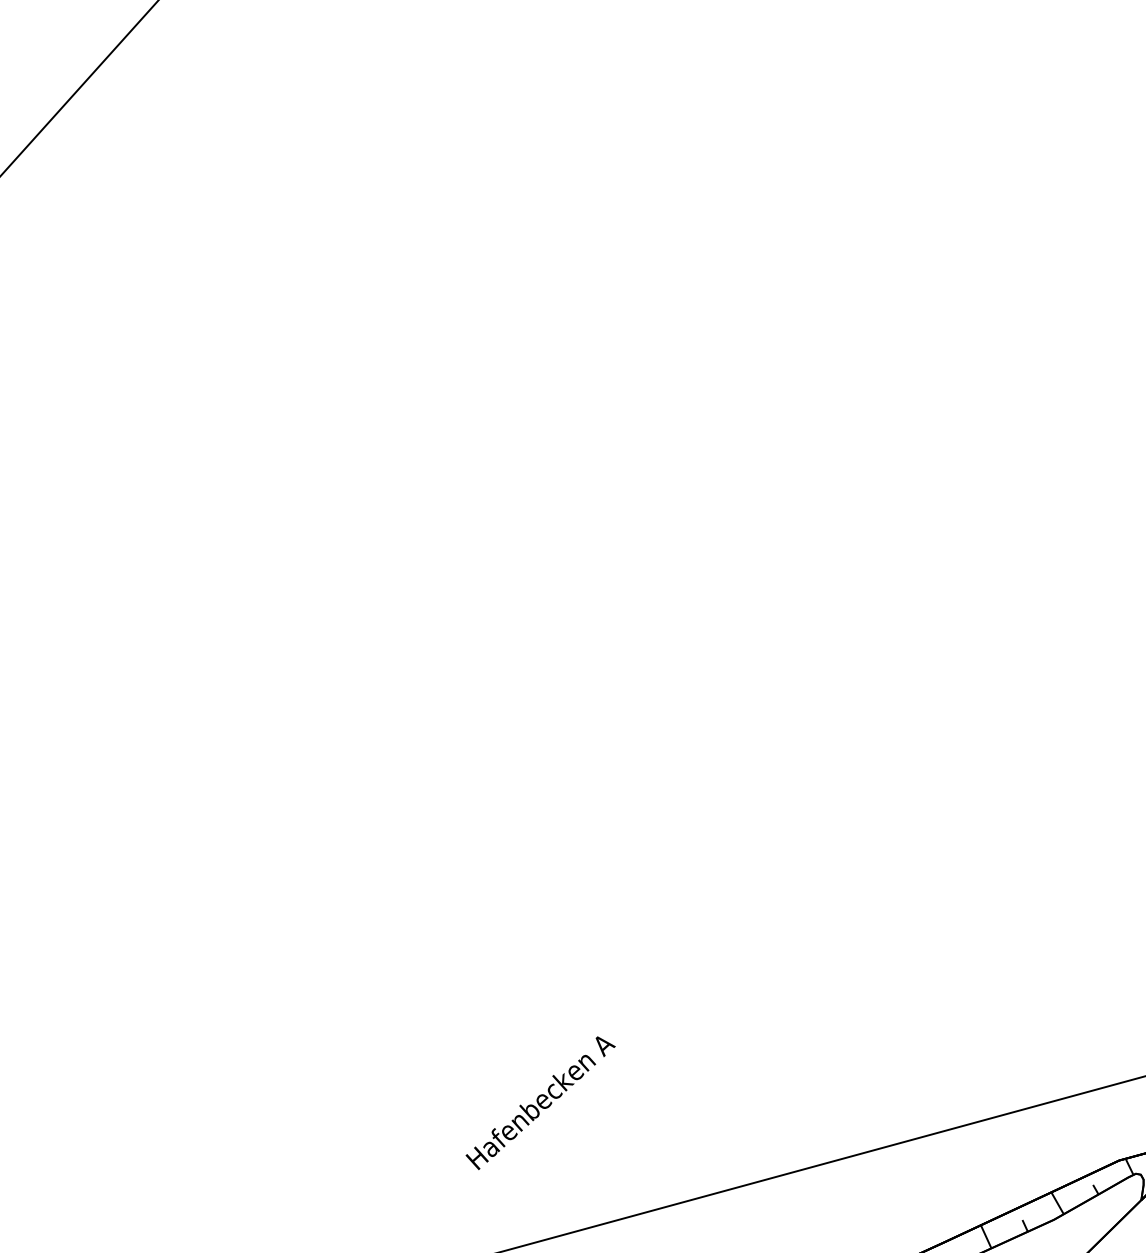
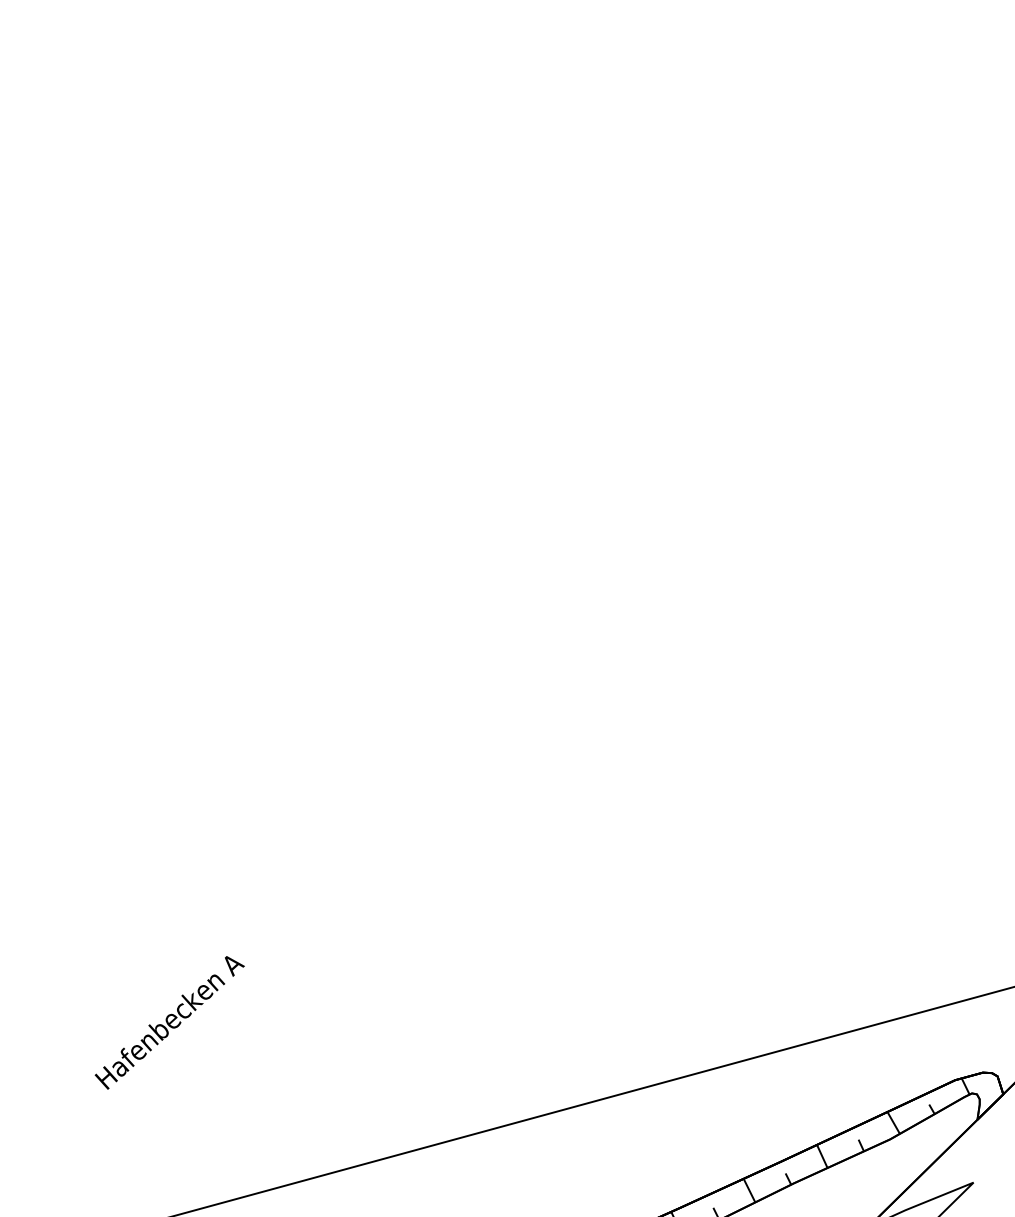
text: (540, 1102) -> (169, 1022), moved

